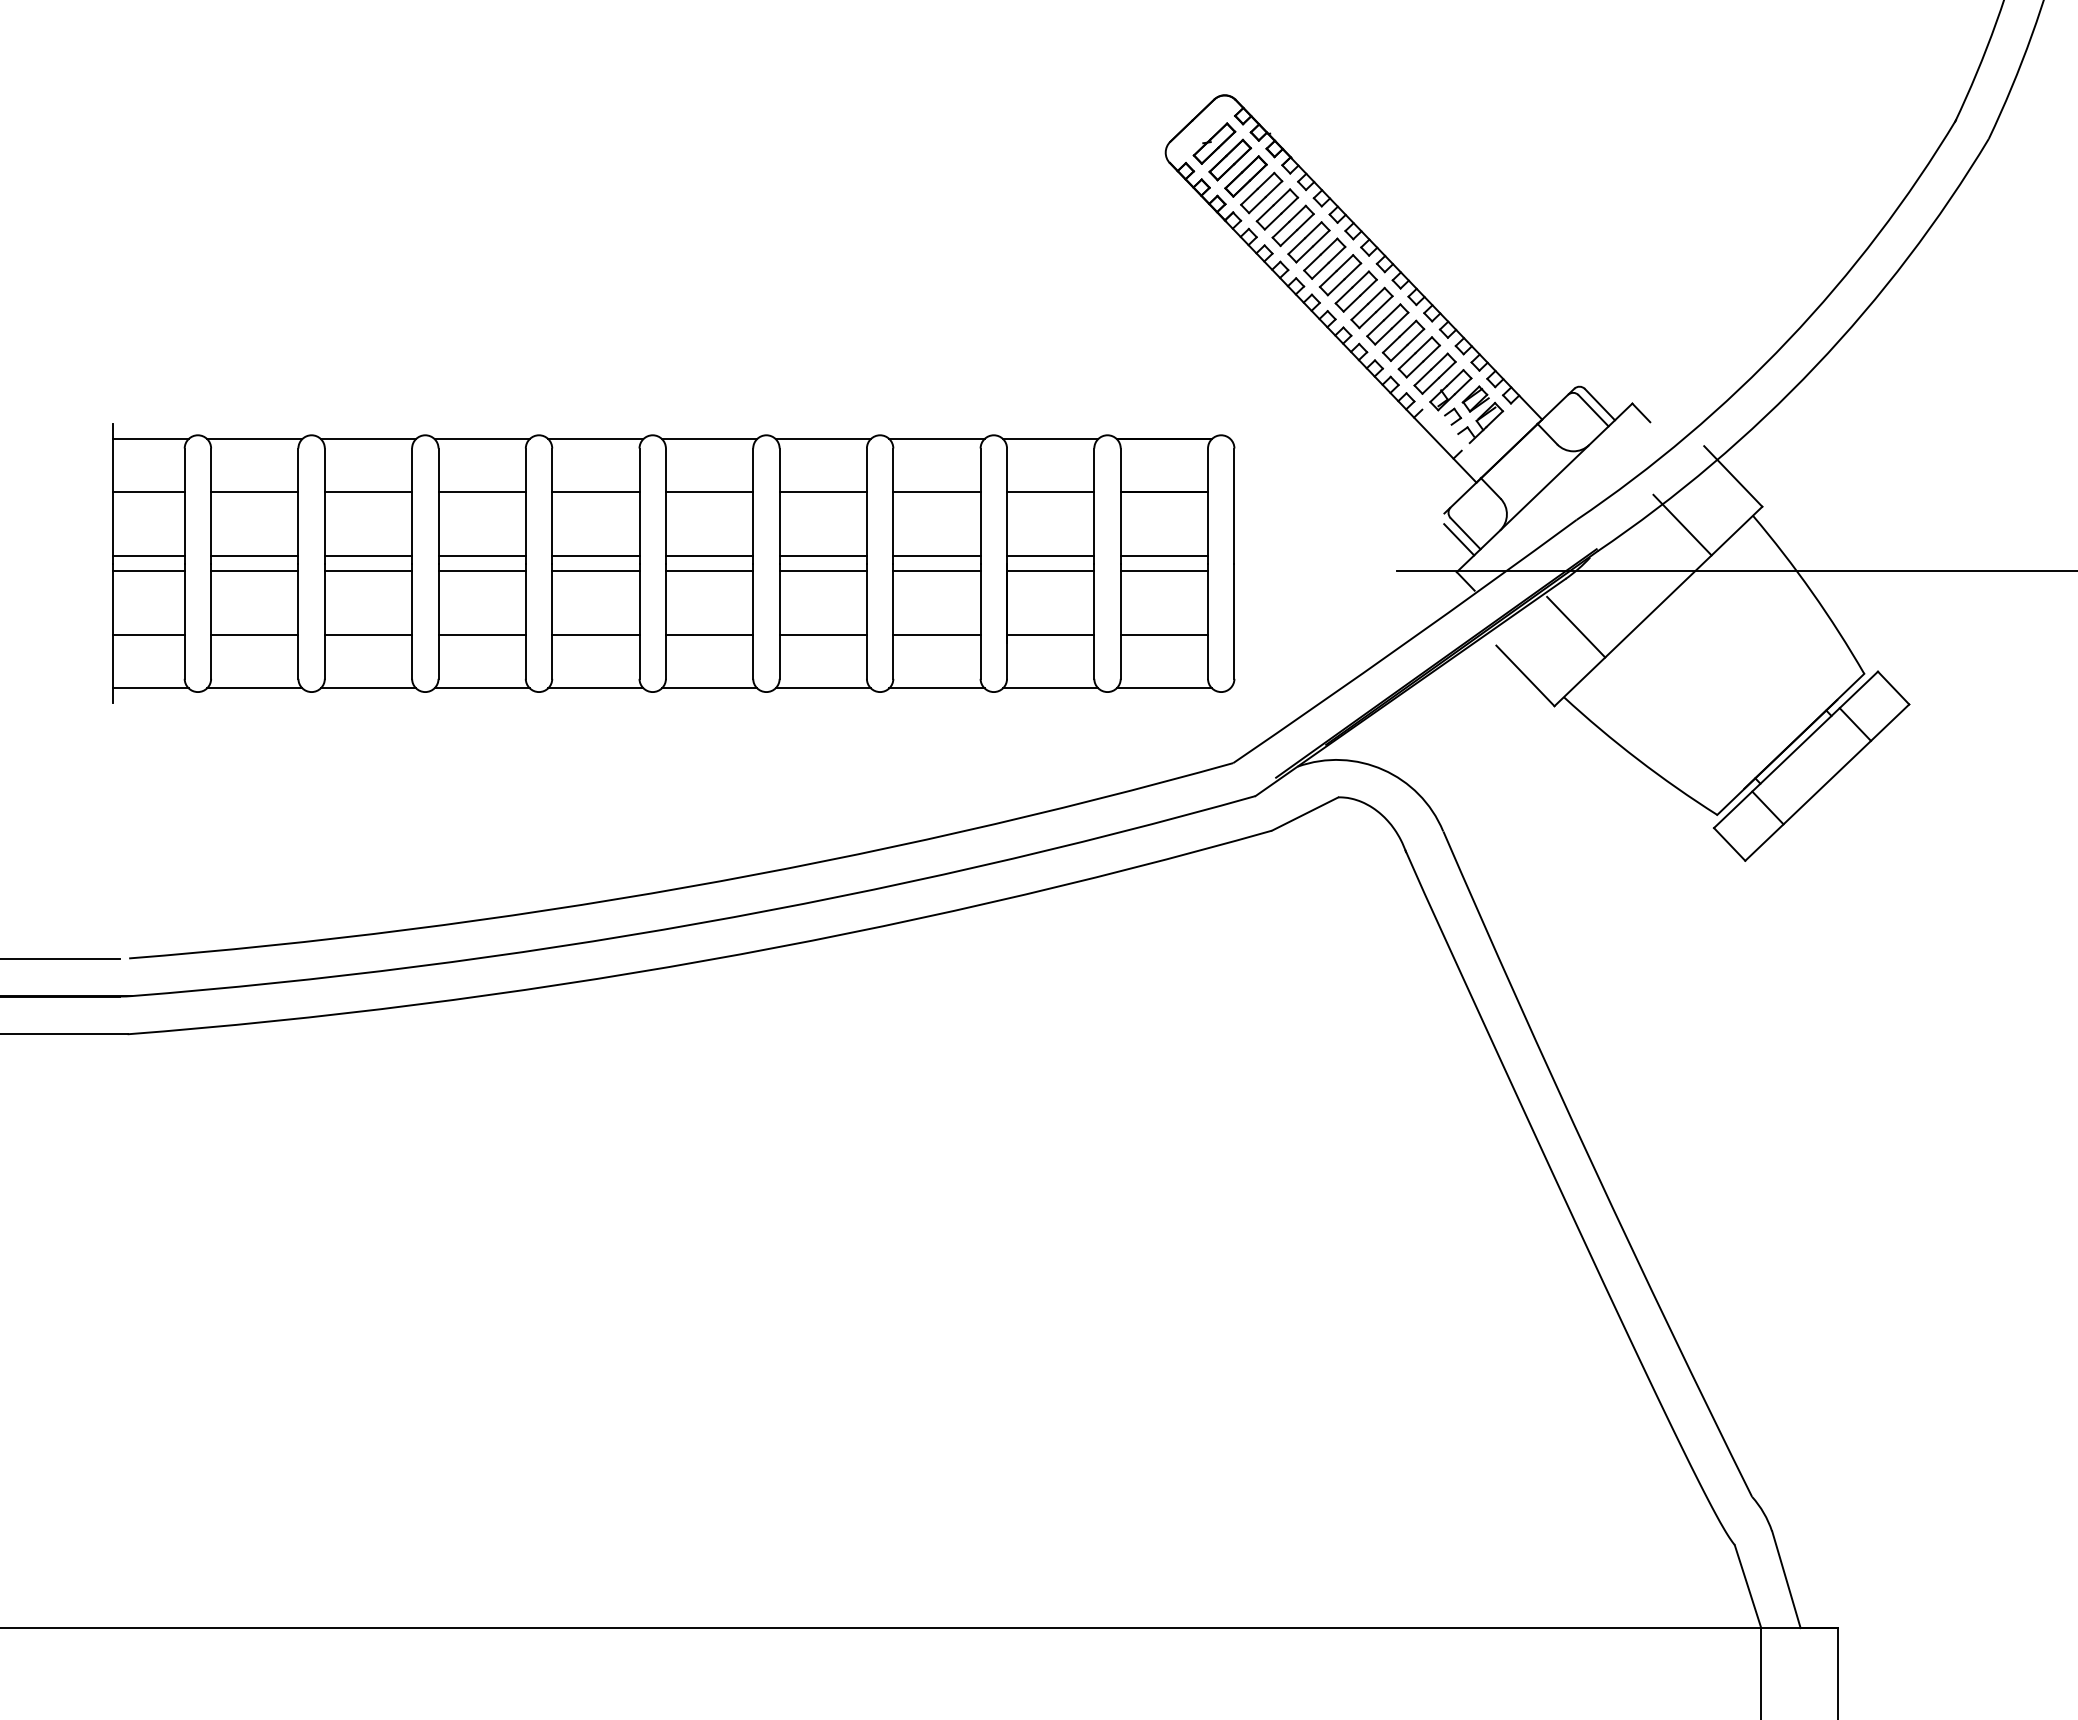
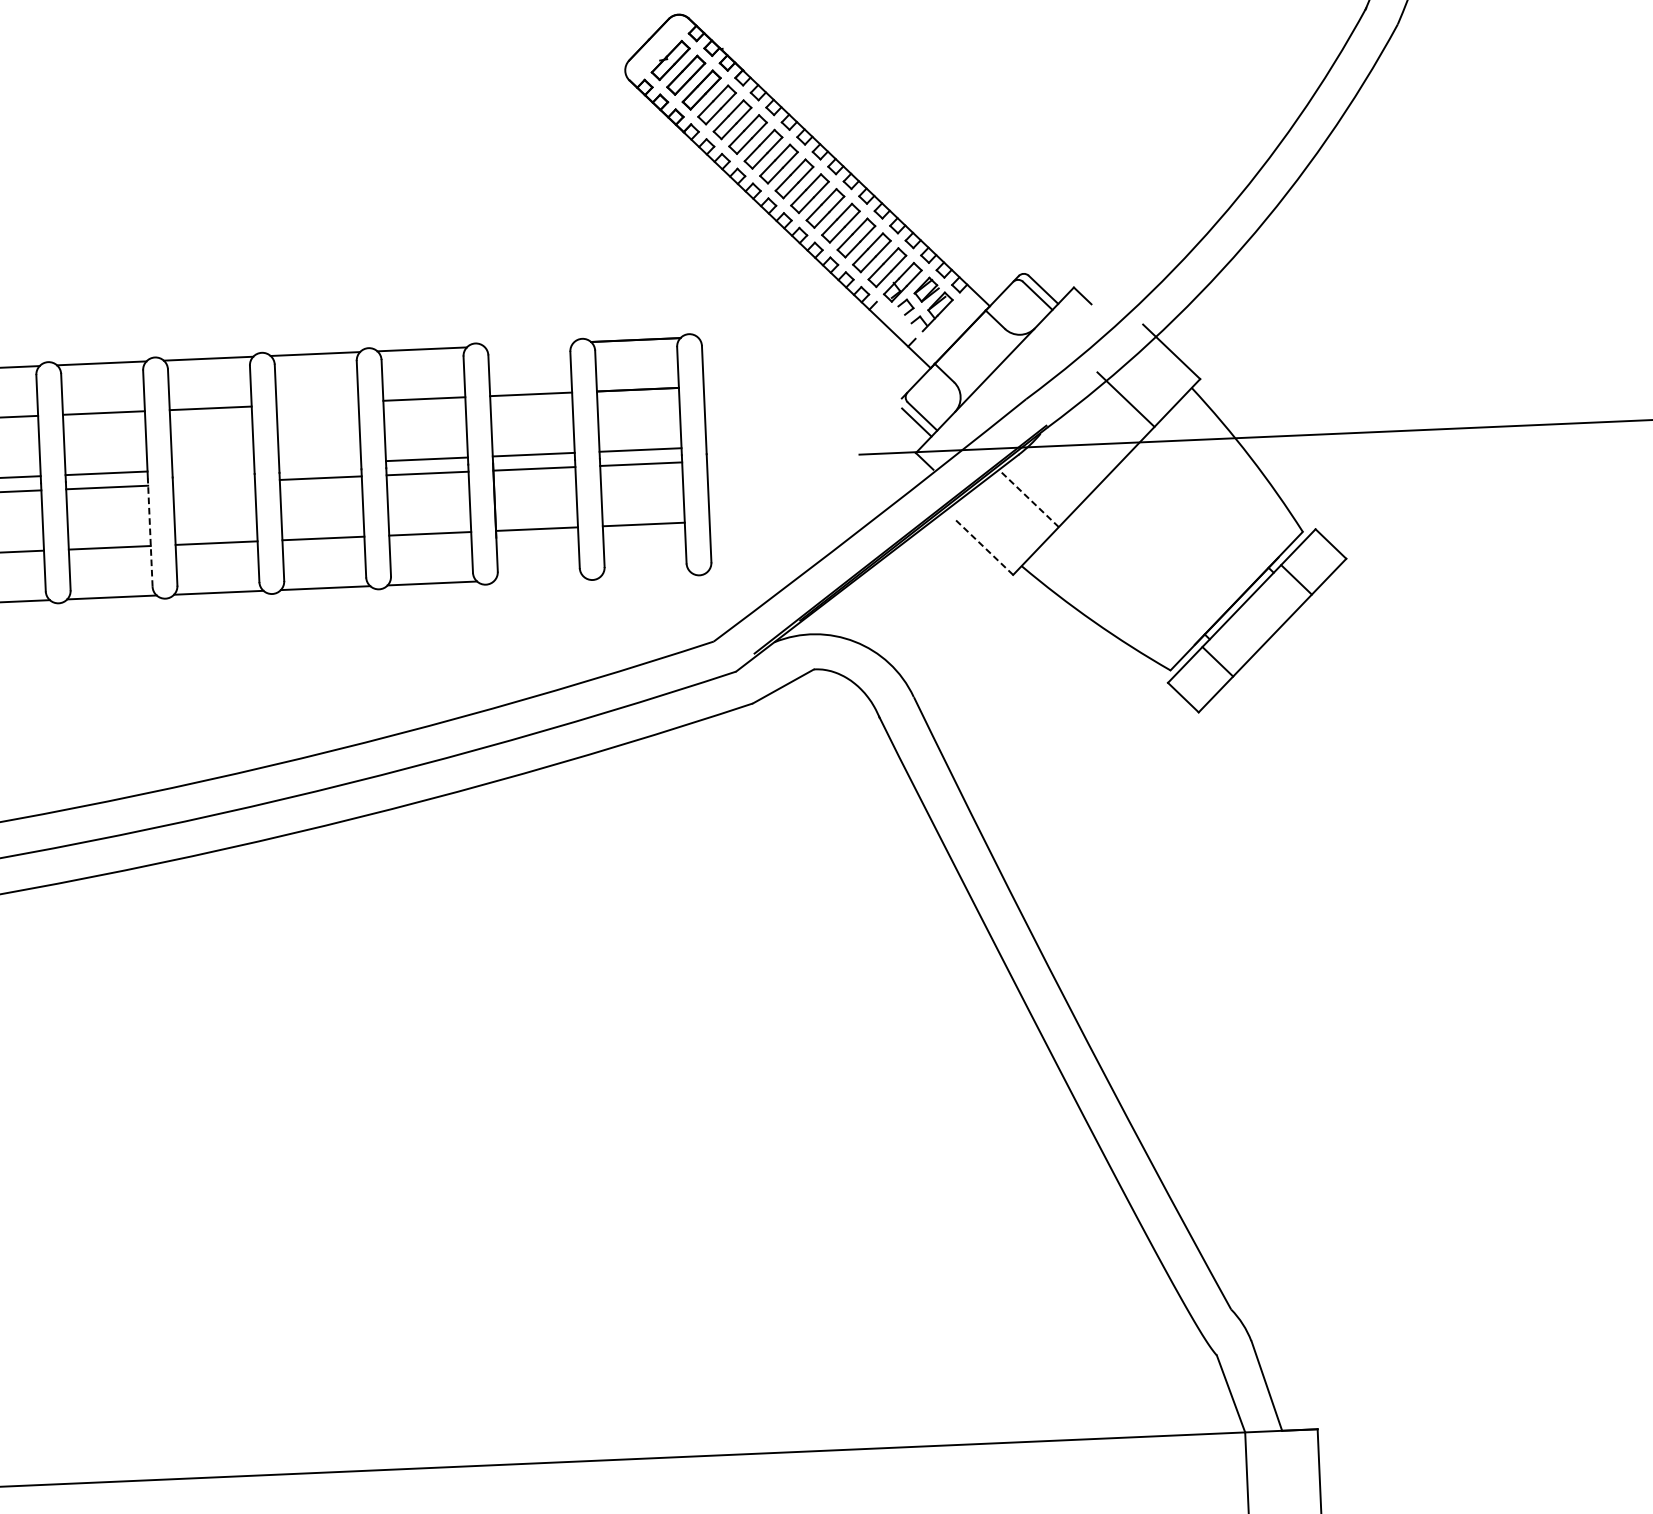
line: (1050, 439) -> (528, 345), removed
line: (822, 491) -> (316, 403), removed
line: (709, 556) -> (213, 469), removed
line: (822, 556) -> (319, 464), removed
line: (709, 571) -> (213, 483), removed
line: (639, 621) -> (150, 532), solid -> dashed
line: (1576, 627) -> (1030, 500), solid -> dashed
line: (1525, 675) -> (984, 547), solid -> dashed
line: (1050, 688) -> (539, 579), removed
line: (1163, 688) -> (645, 574), removed

